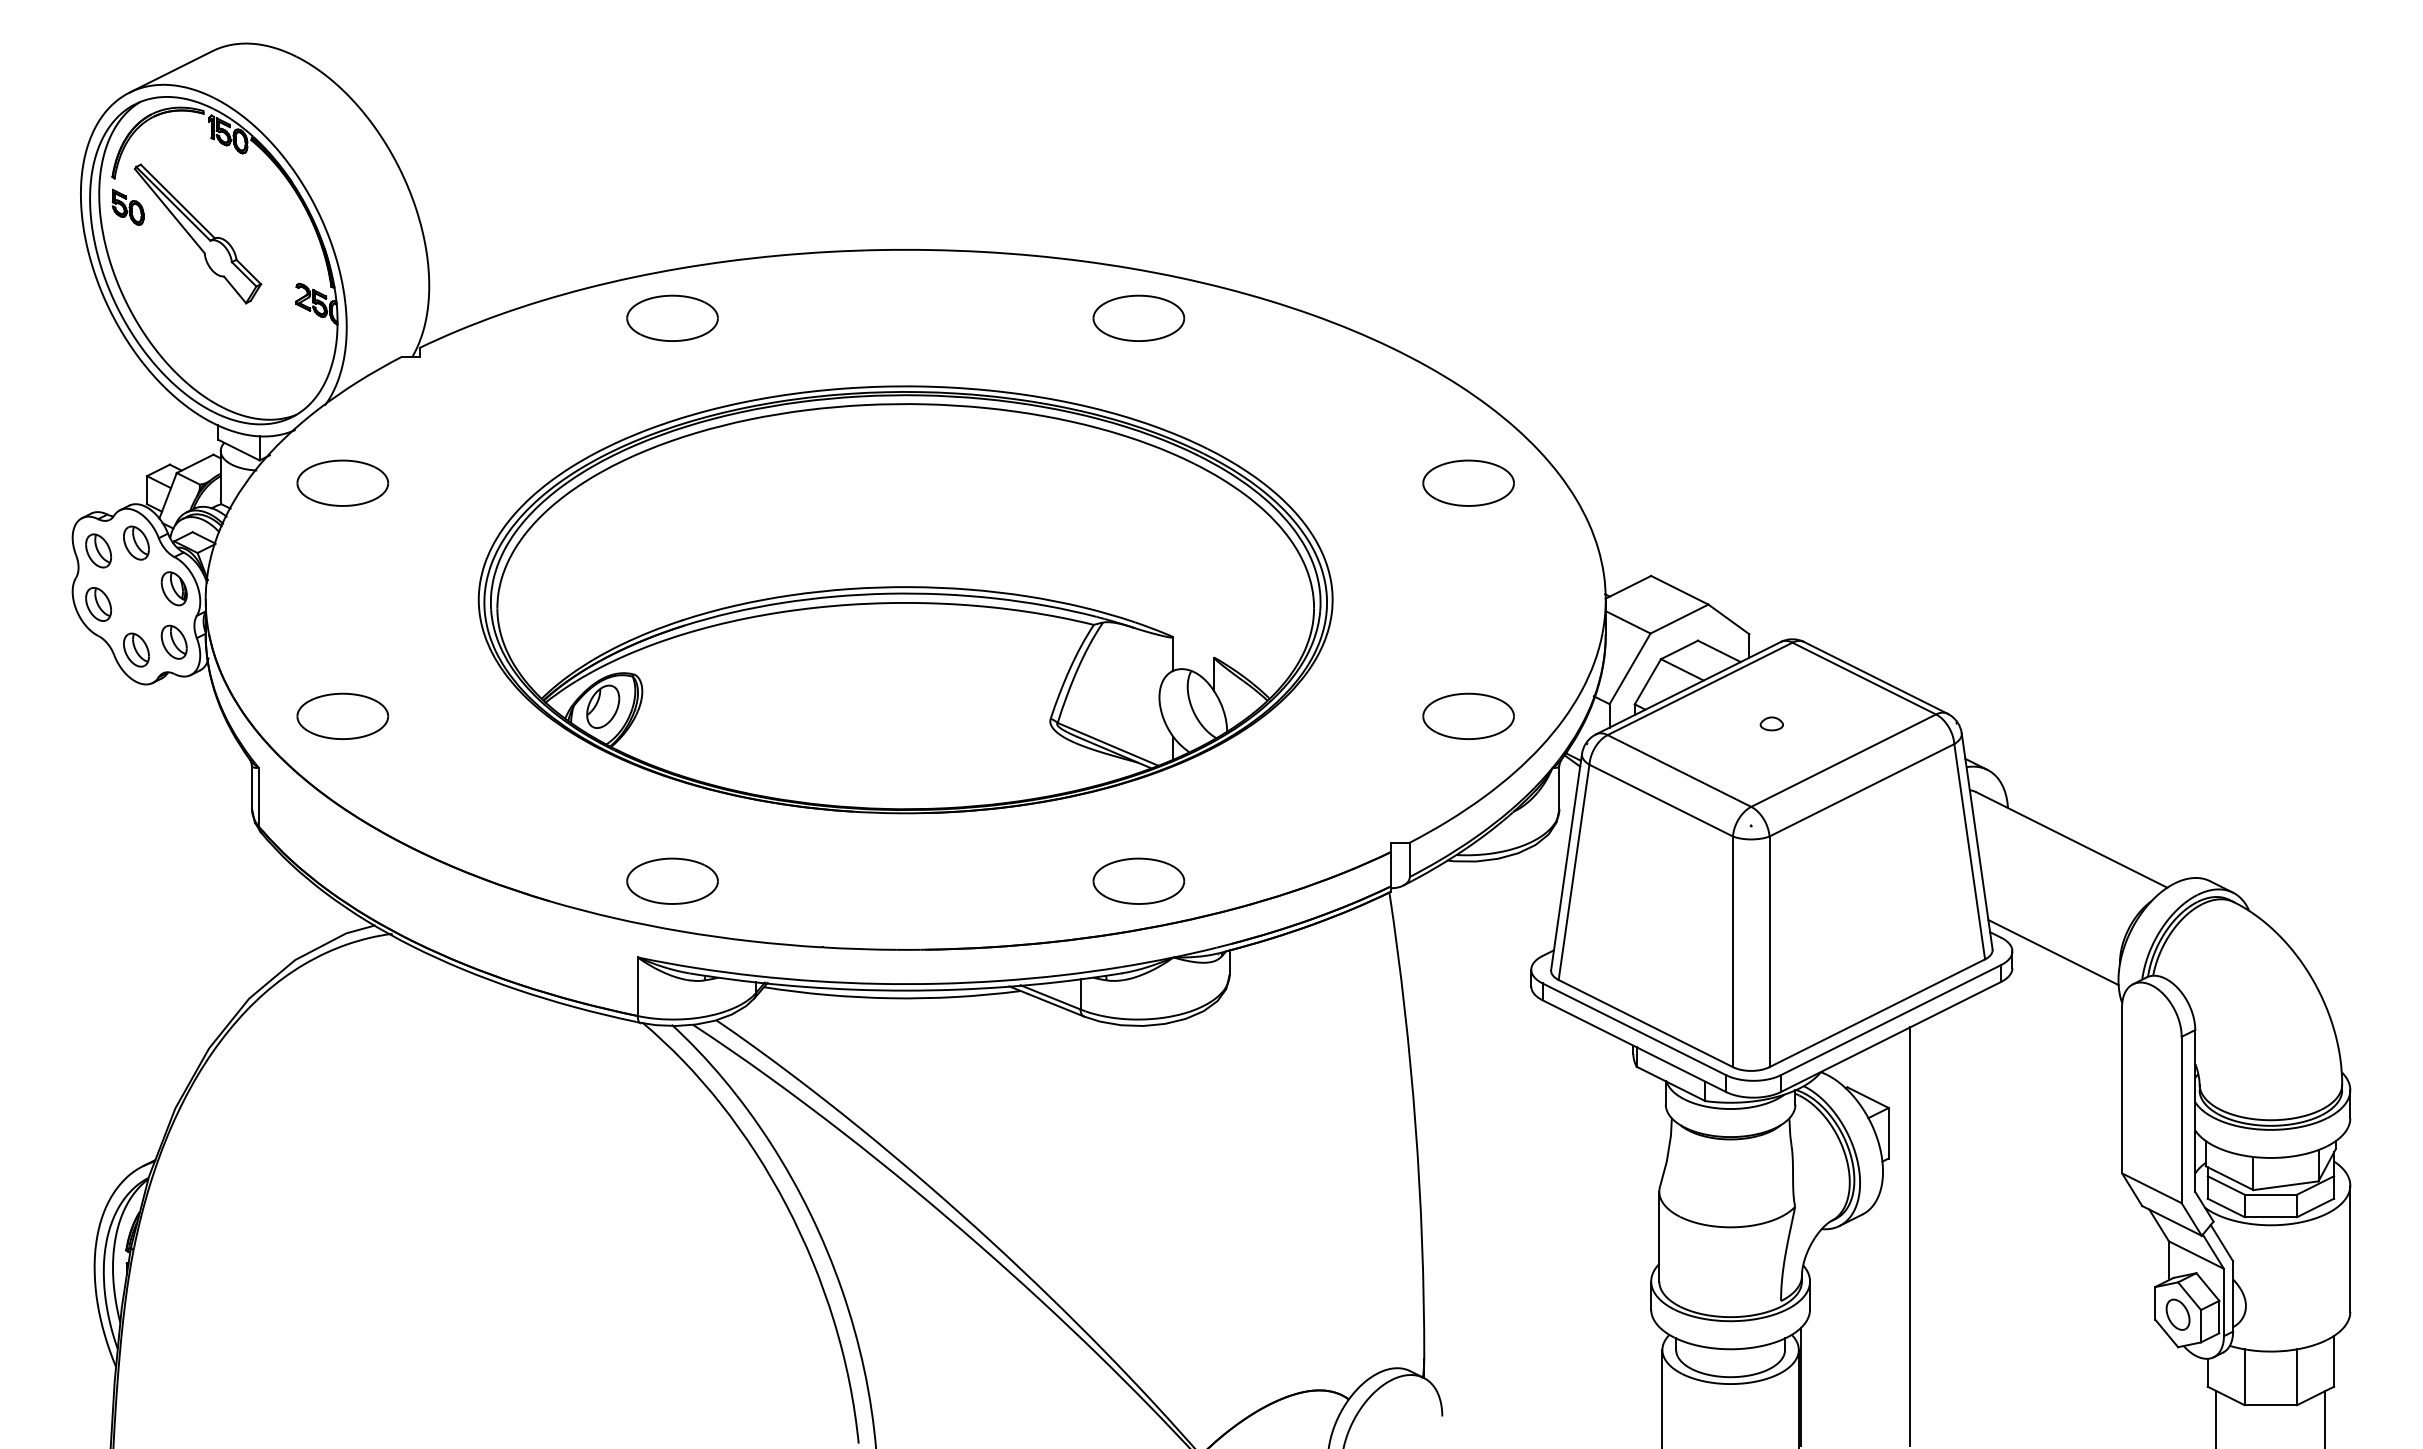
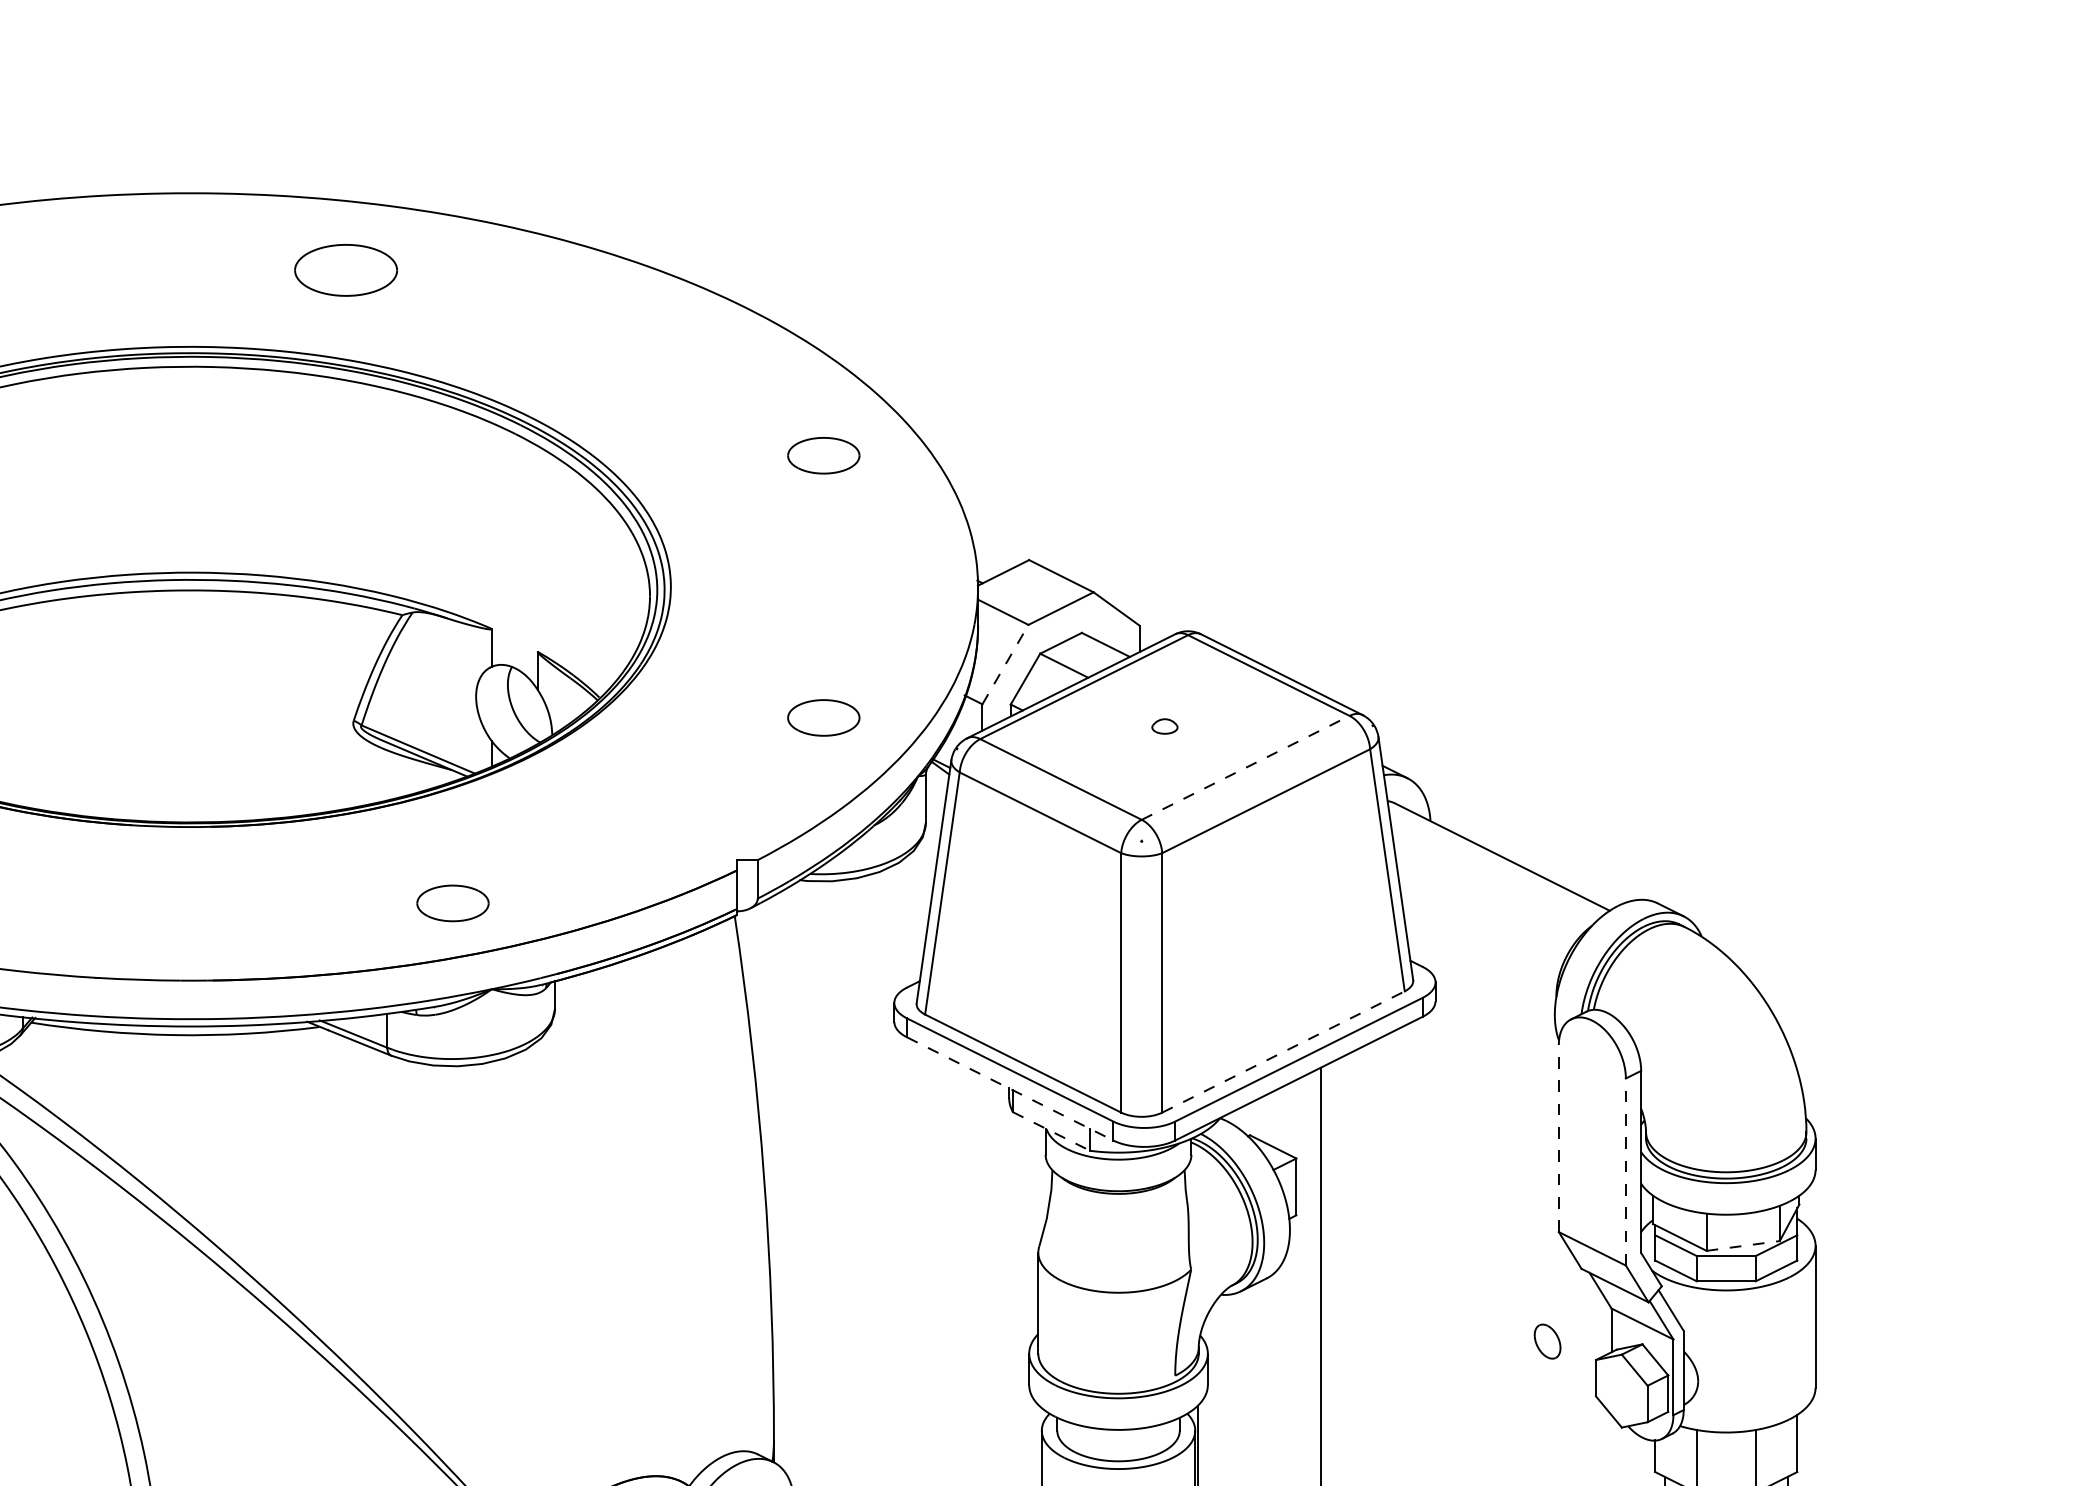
part: (1138, 317) -> (345, 269), moved
part: (1468, 482) -> (823, 454), size x0.7
line: (1630, 668) -> (1005, 664), solid -> dashed
part: (1468, 715) -> (823, 717), size x0.7
line: (1844, 760) -> (1246, 767), solid -> dashed
part: (1138, 880) -> (452, 902), size x0.7
line: (2053, 952) -> (1481, 983), removed
line: (1877, 1013) -> (1283, 1052), solid -> dashed
line: (1634, 1046) -> (1010, 1089), solid -> dashed
line: (1671, 1084) -> (1052, 1132), solid -> dashed
line: (2122, 1089) -> (1559, 1137), solid -> dashed
line: (2181, 1119) -> (1625, 1171), solid -> dashed
line: (2286, 1185) -> (1743, 1245), solid -> dashed
part: (2177, 1314) -> (1546, 1341), moved

